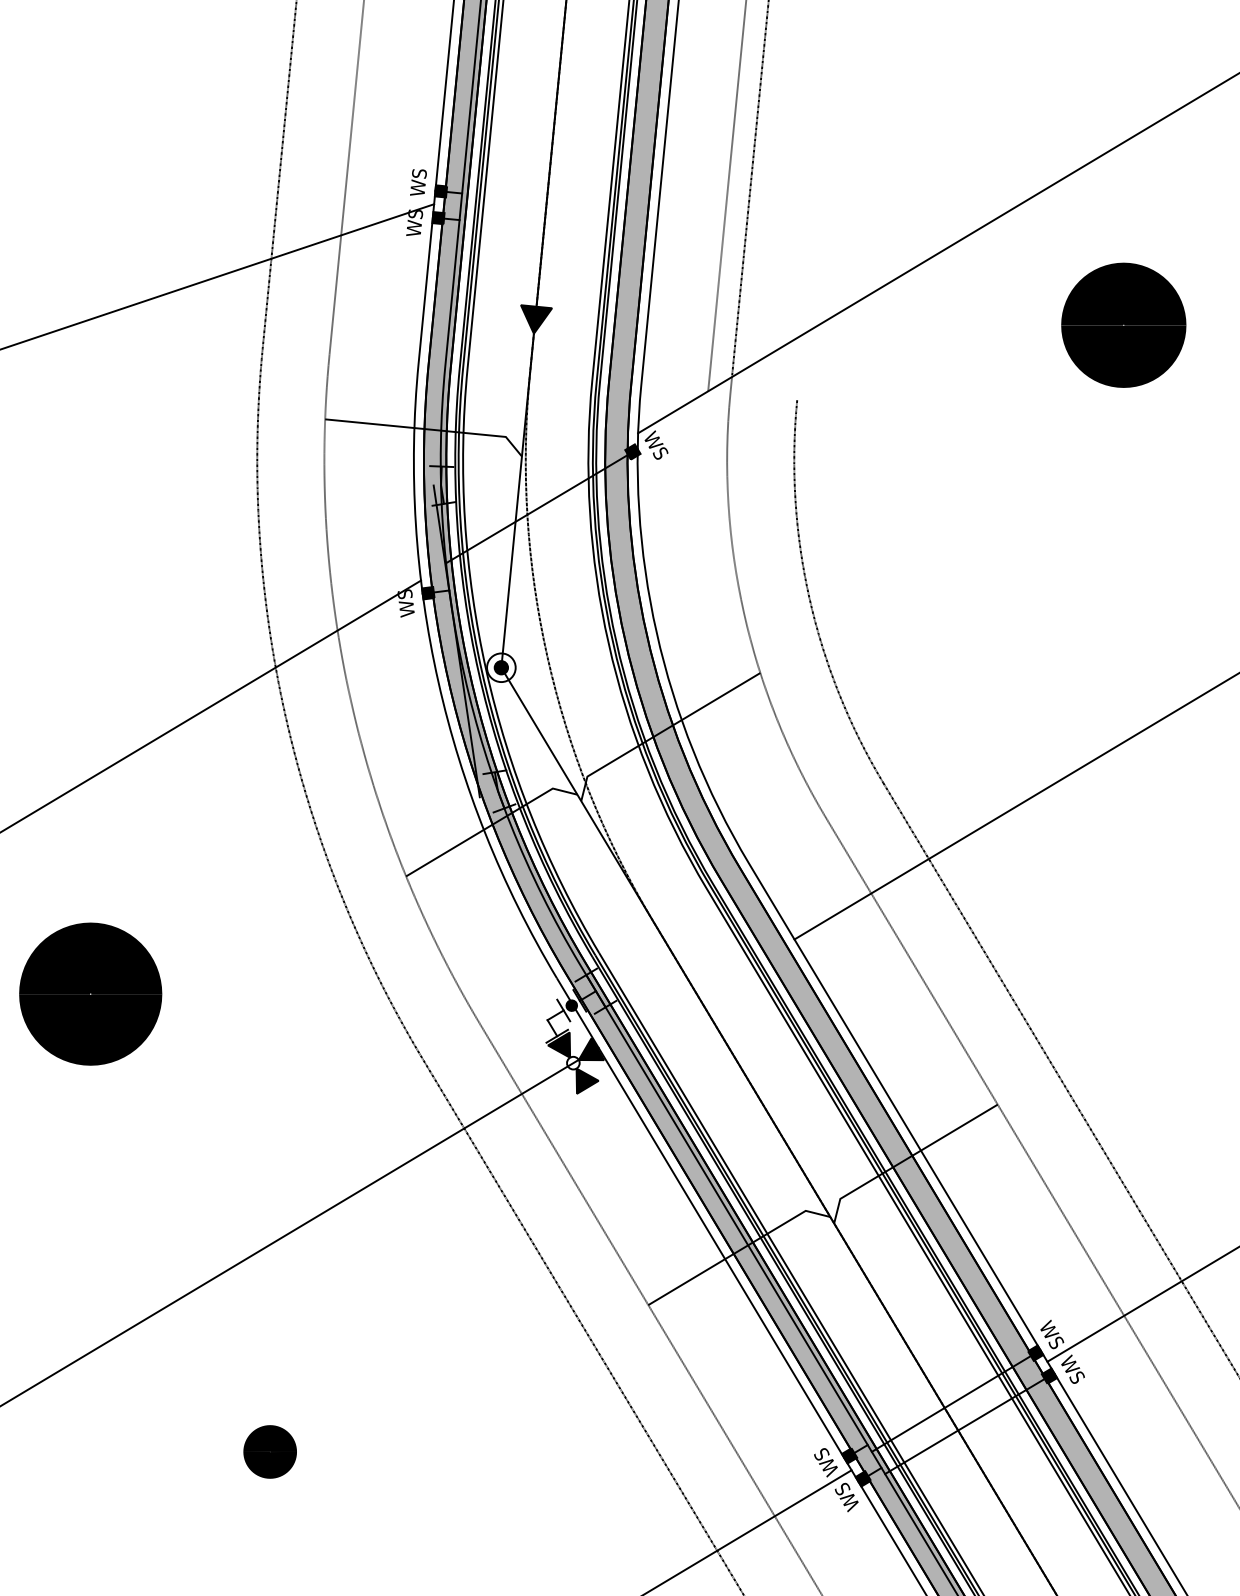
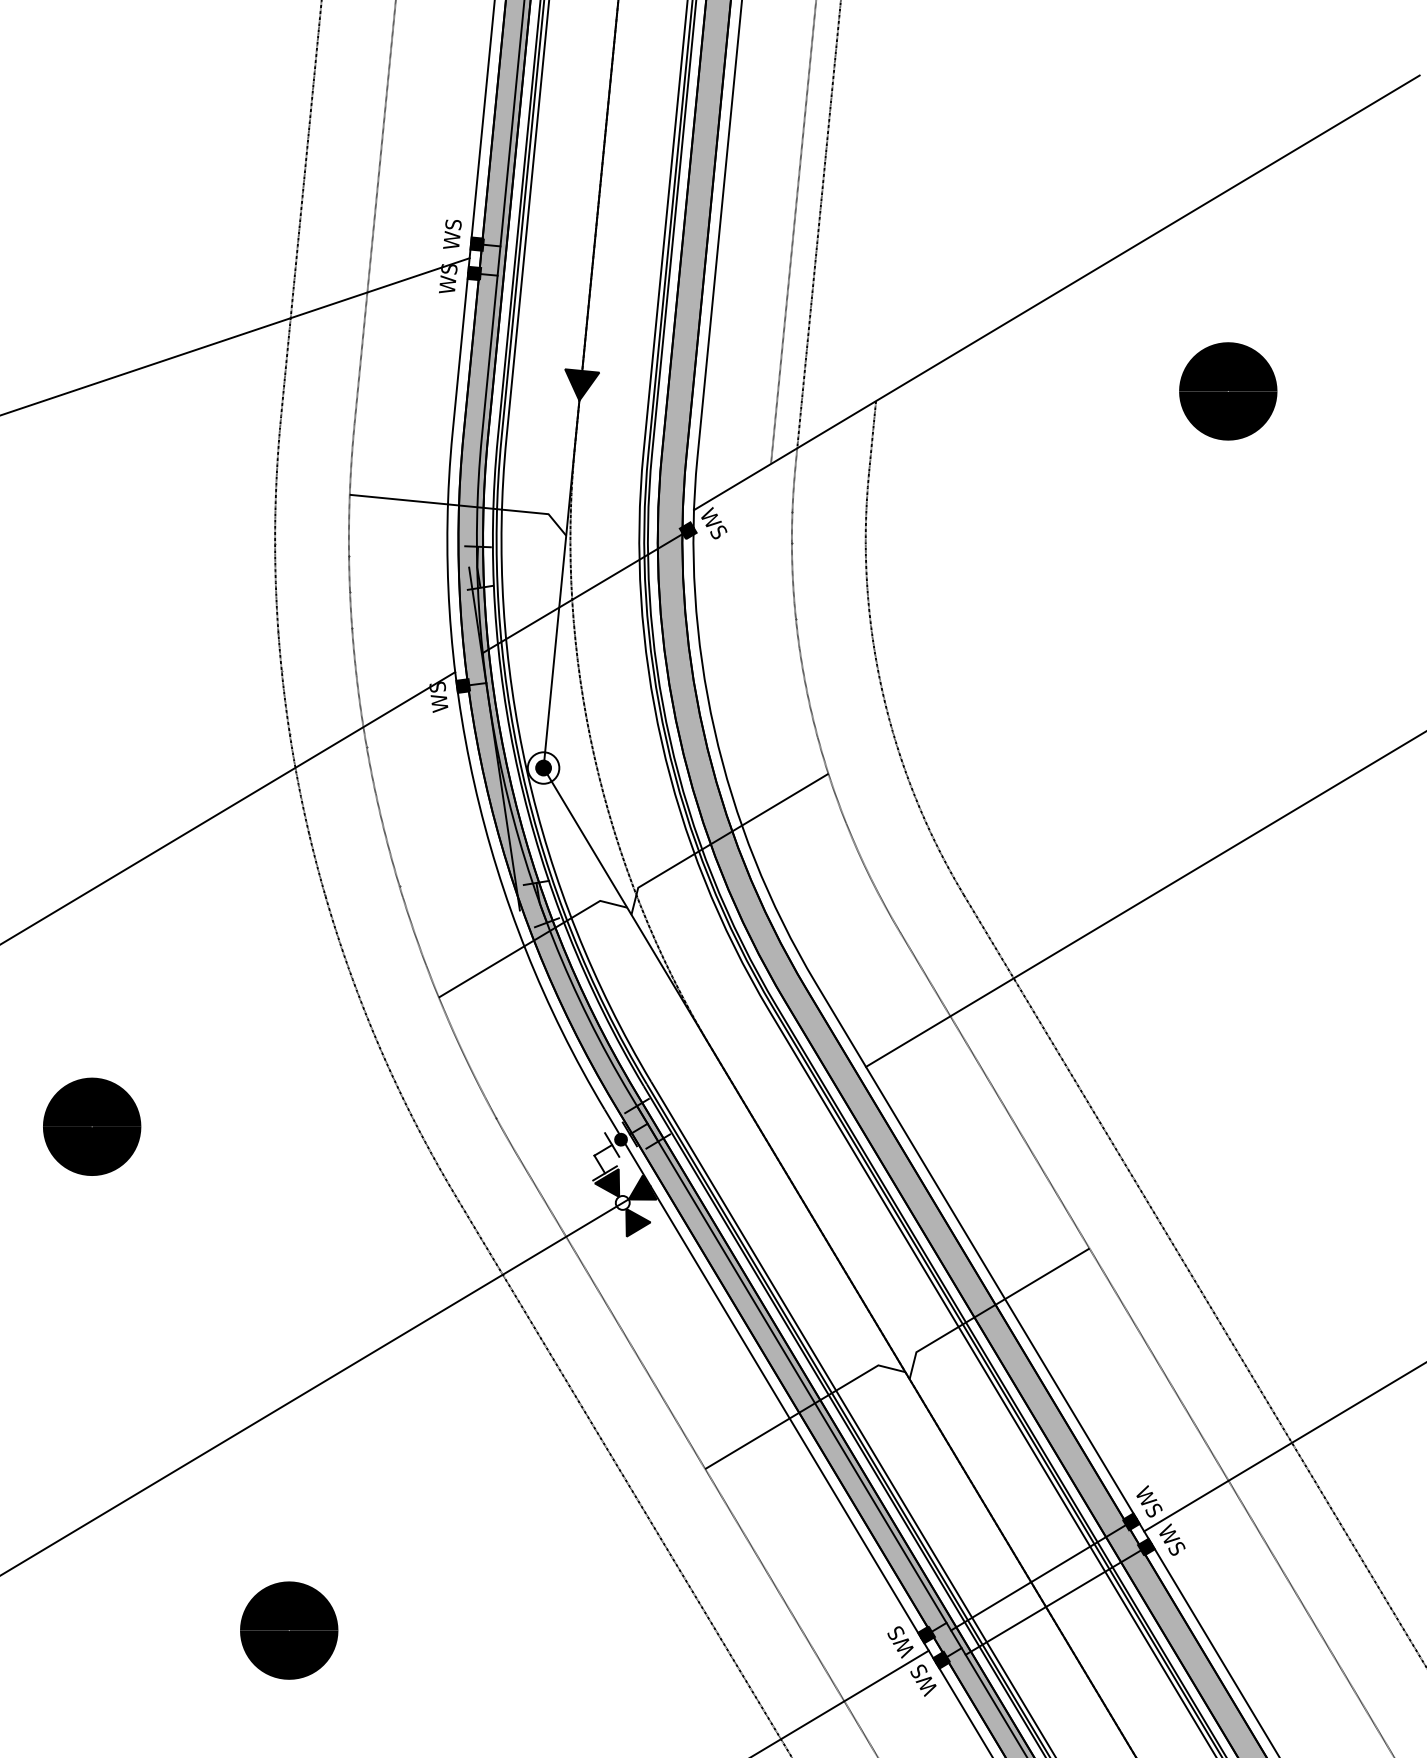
part: (1124, 325) -> (1228, 391), size x0.71
line: (800, 367) -> (872, 437), added
part: (91, 993) -> (92, 1126), size x0.62
part: (270, 1451) -> (289, 1630), size x1.67

